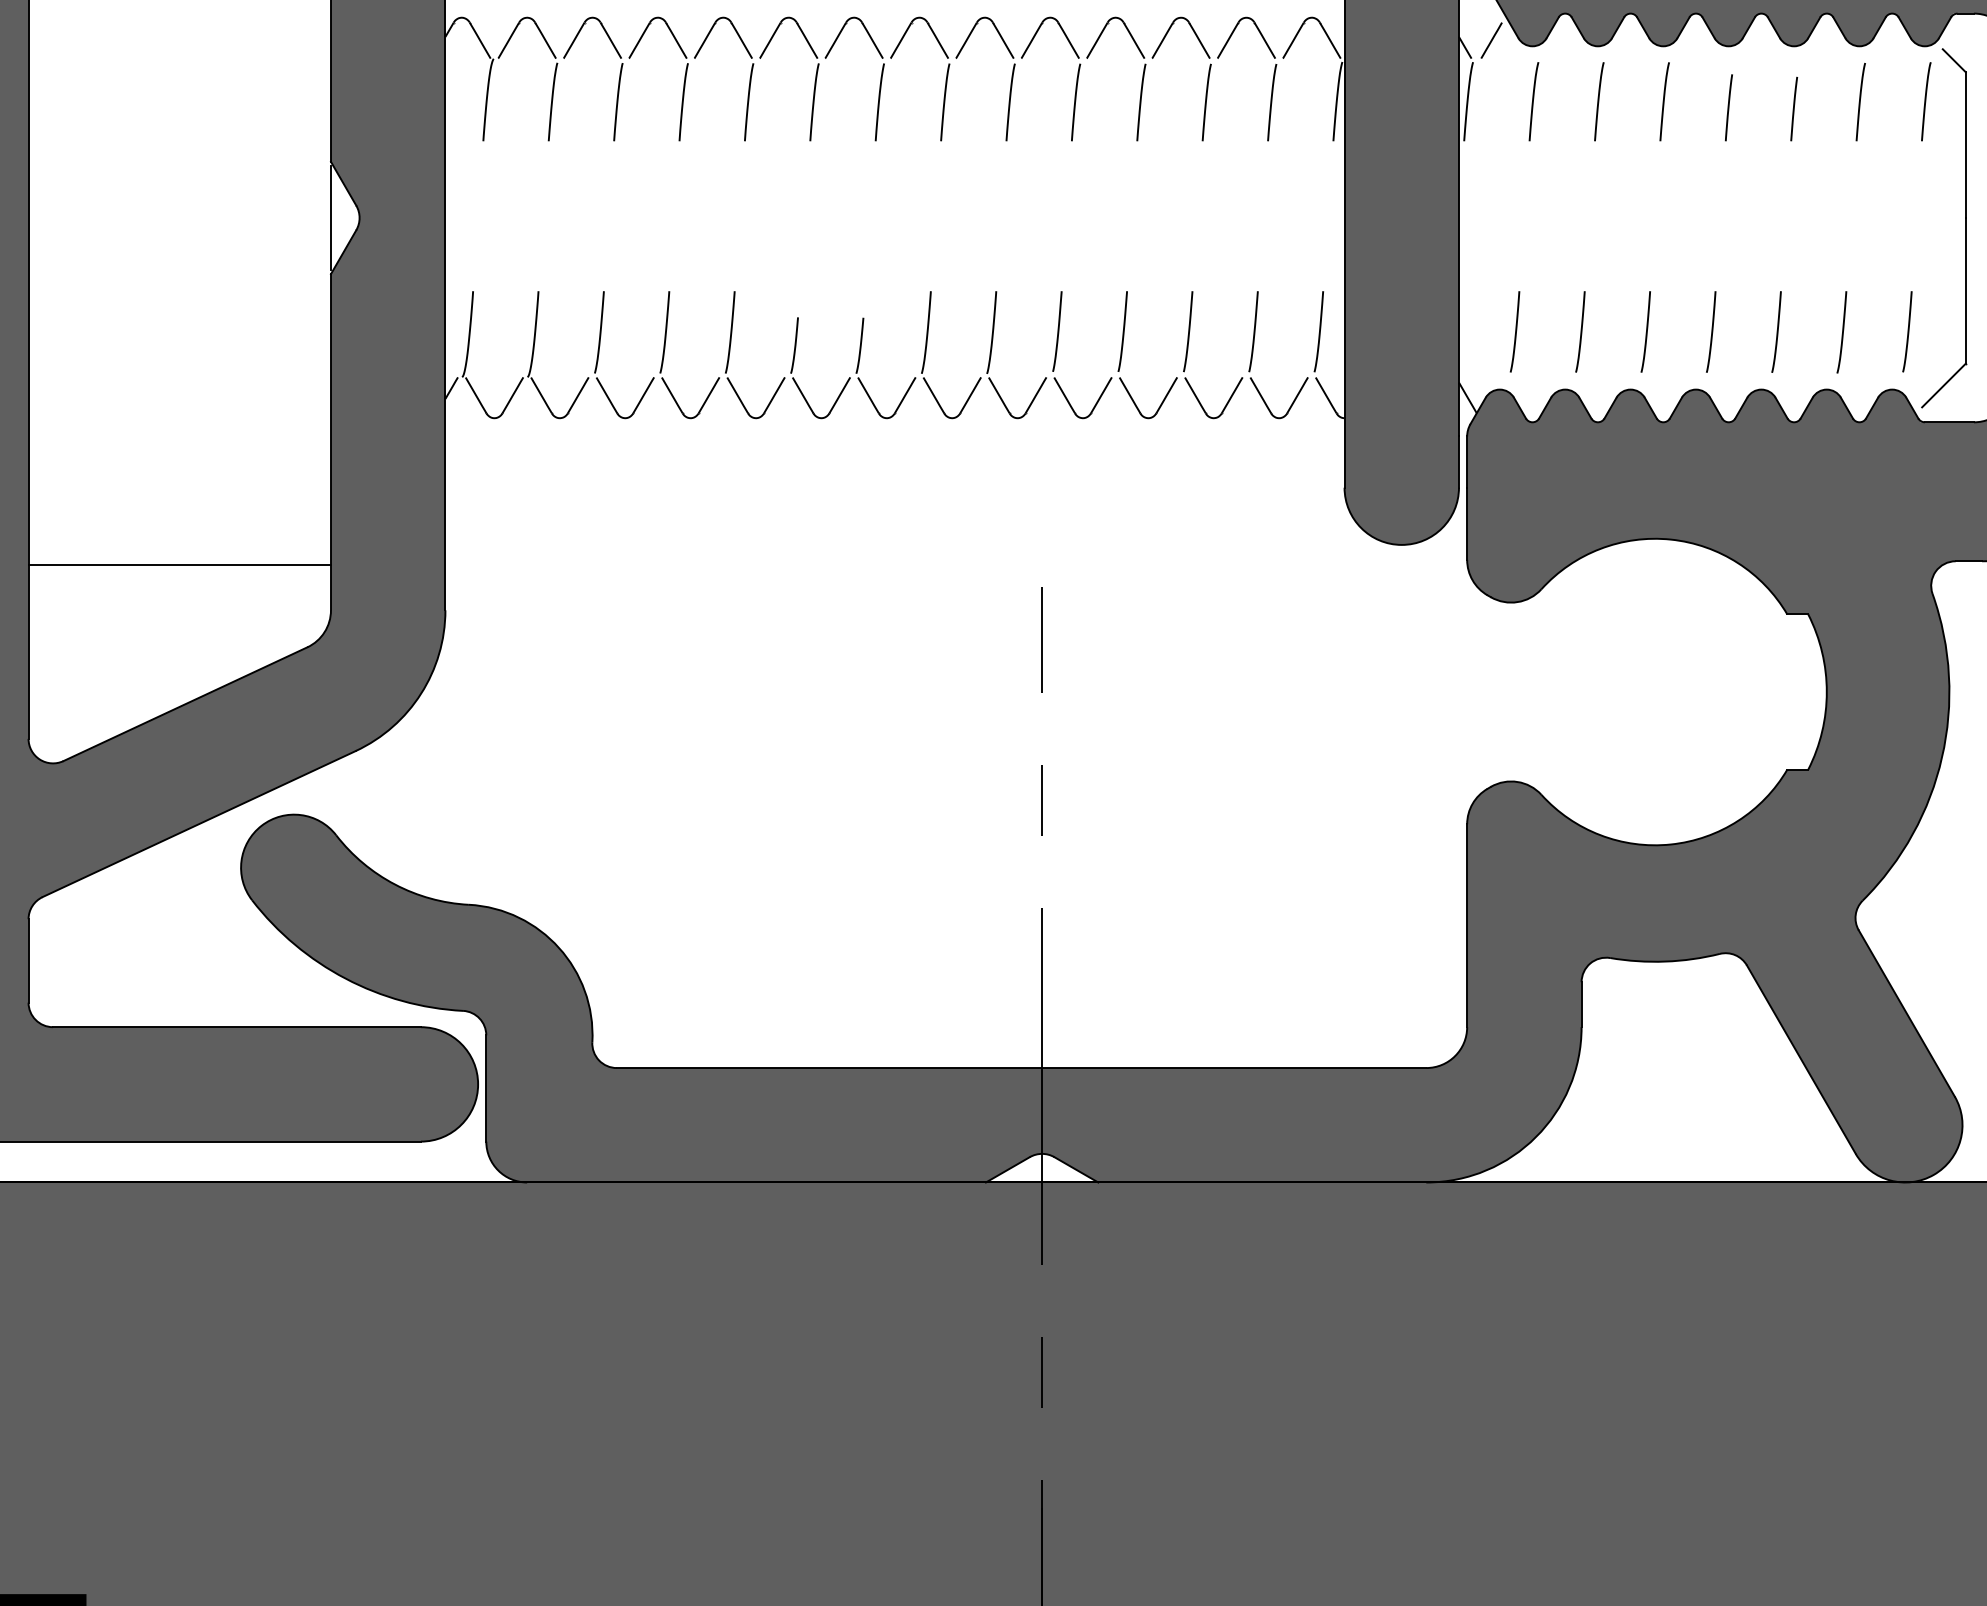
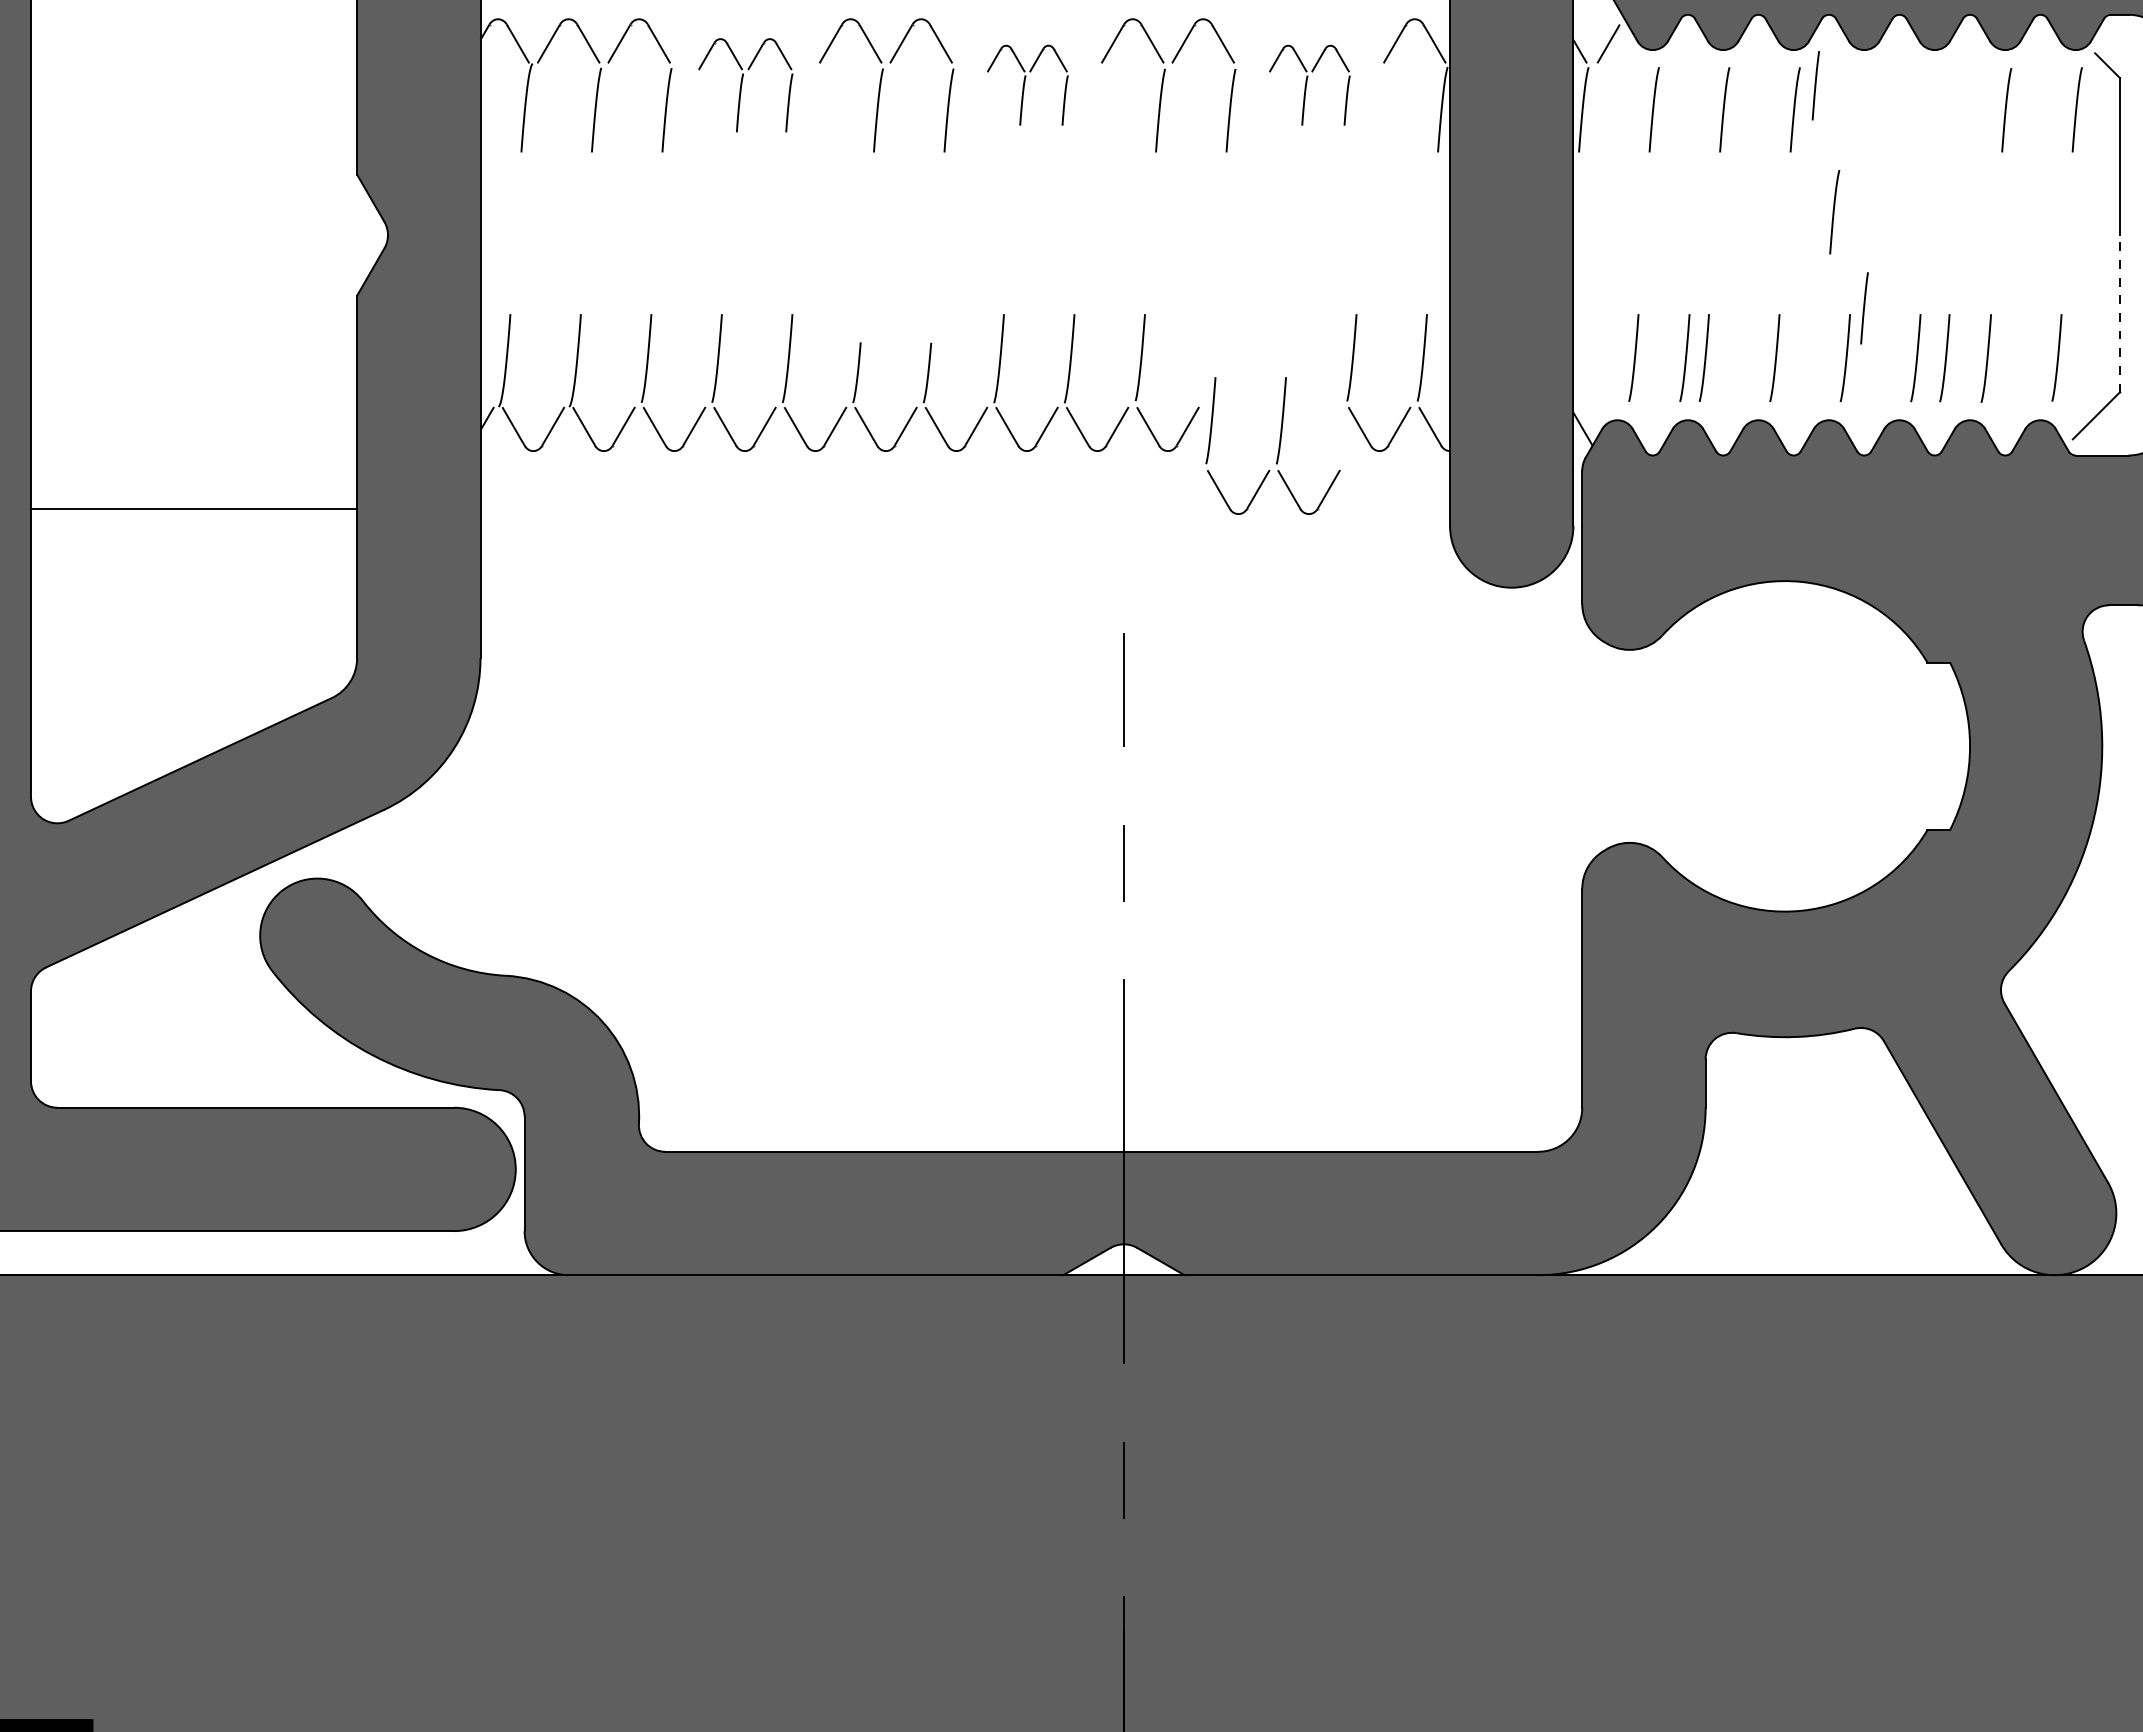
part: (691, 79) -> (745, 85), size x0.7
part: (952, 79) -> (1027, 85), size x0.6
part: (1214, 79) -> (1309, 85), size x0.6
line: (1728, 107) -> (1864, 308), moved
line: (1793, 108) -> (1815, 85), moved
curve: (1701, 196) -> (1834, 212), added
line: (331, 218) -> (357, 235), removed
line: (1965, 290) -> (2119, 313), solid -> dashed
curve: (1562, 332) -> (1685, 358), added
curve: (1804, 332) -> (1945, 358), added
part: (1179, 354) -> (1272, 445), moved
line: (180, 565) -> (194, 508), moved

